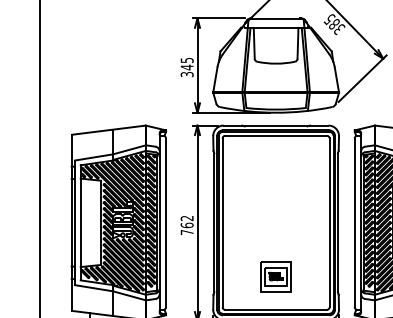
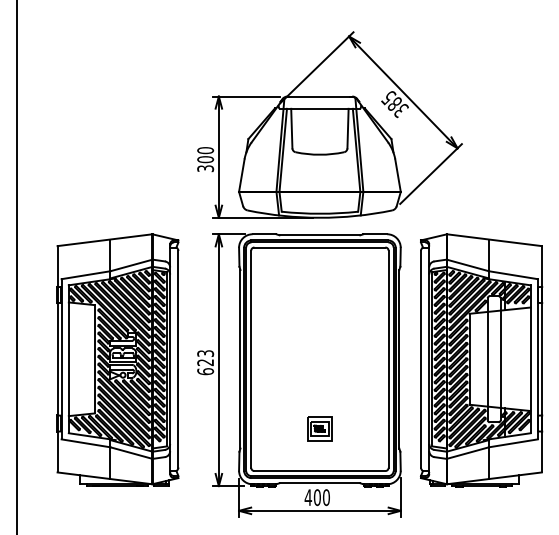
text: (187, 64) -> (205, 155), 345 -> 300
text: (187, 225) -> (205, 362), 762 -> 623
part: (275, 276) -> (319, 428), size x0.62

